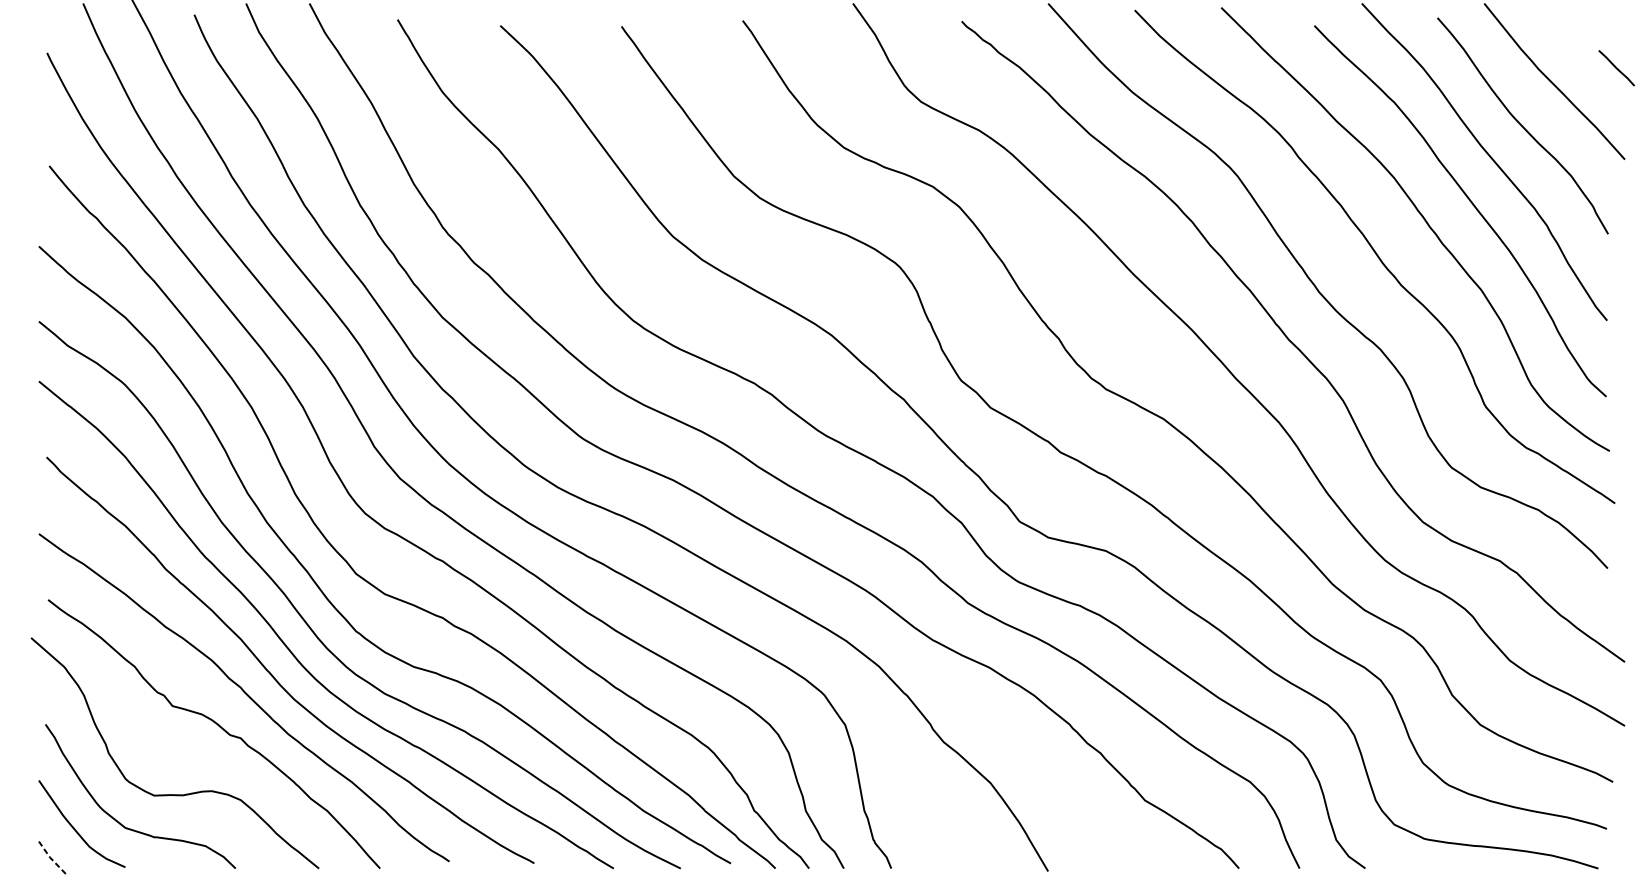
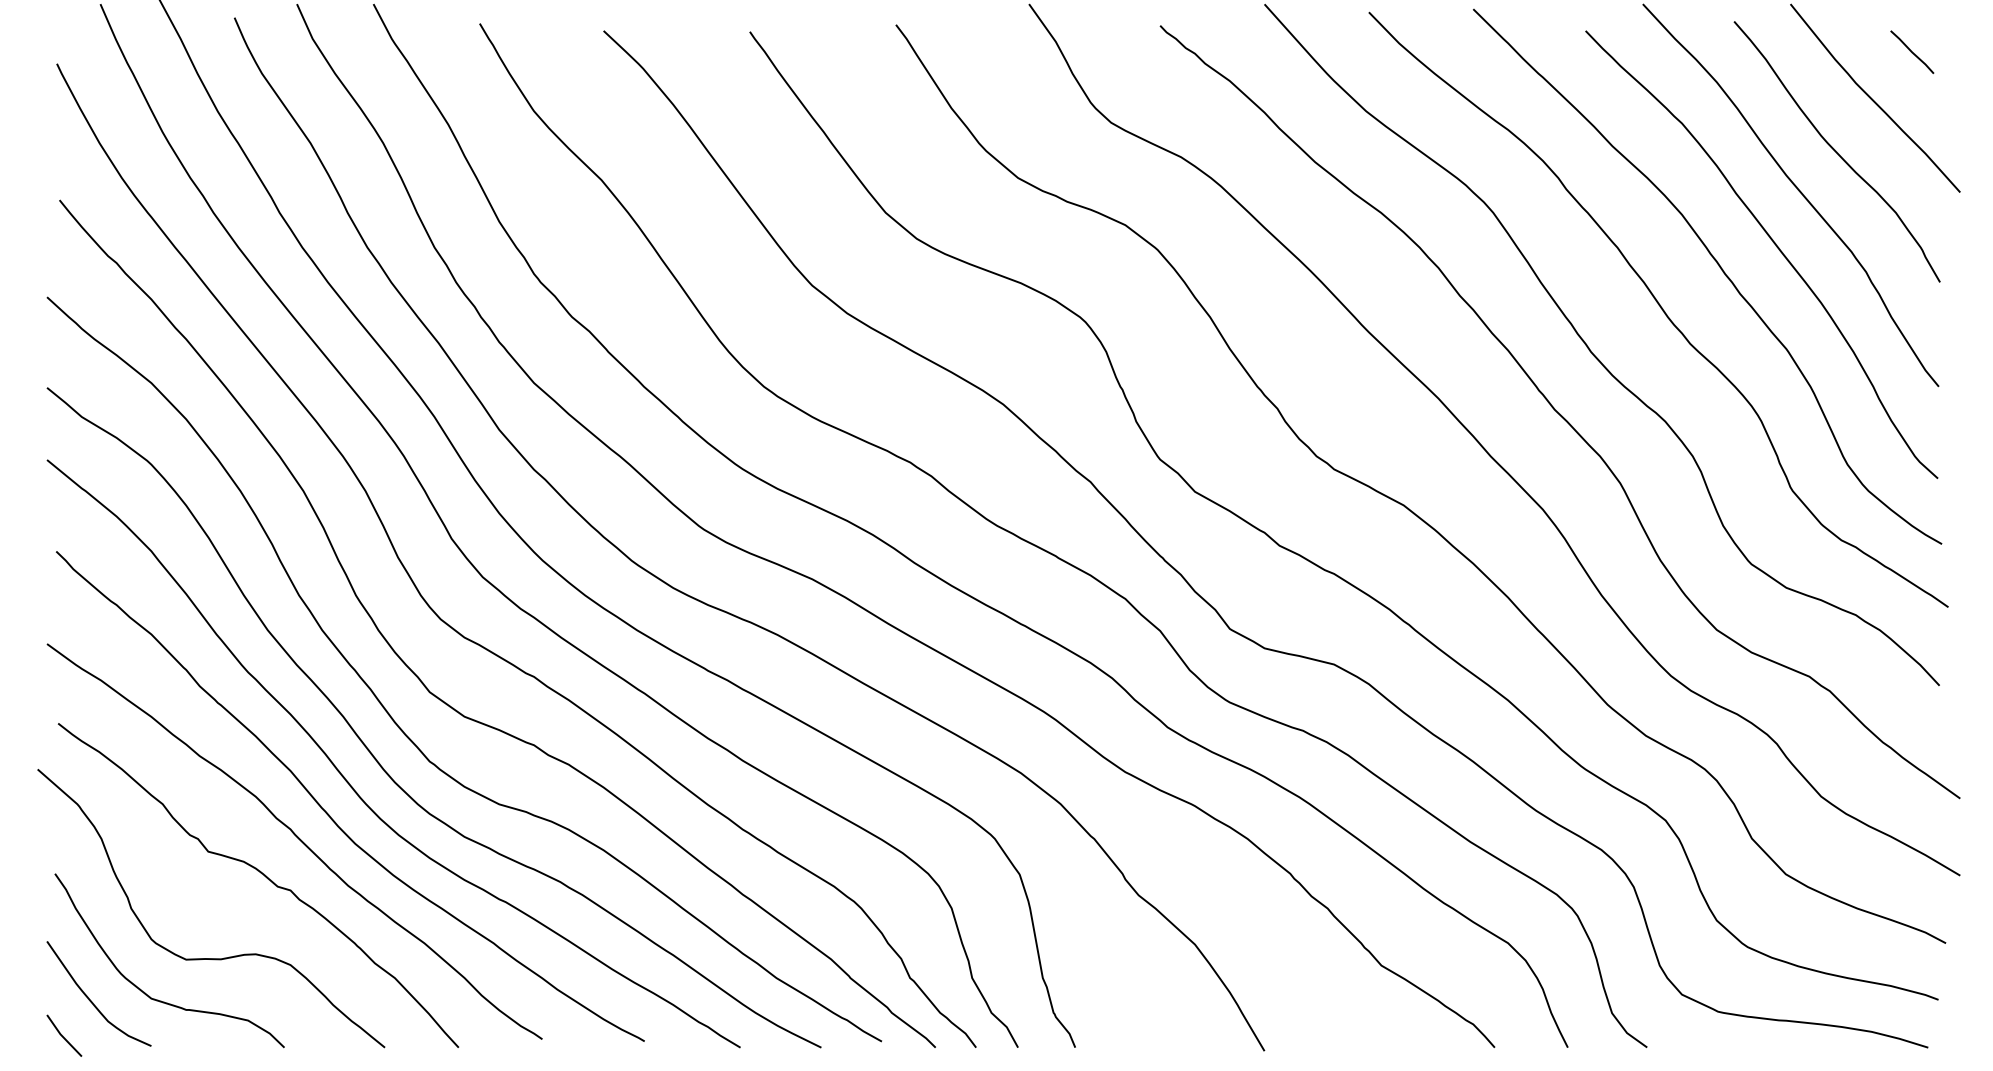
line: (1616, 67) -> (1912, 51), moved
line: (51, 859) -> (62, 1036), dashed -> solid

